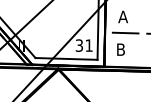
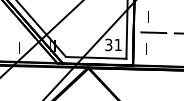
text: (123, 16) -> (151, 16), A -> I
text: (121, 49) -> (149, 48), B -> I

